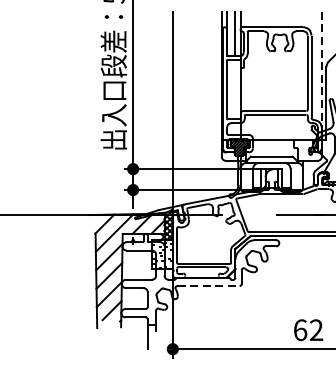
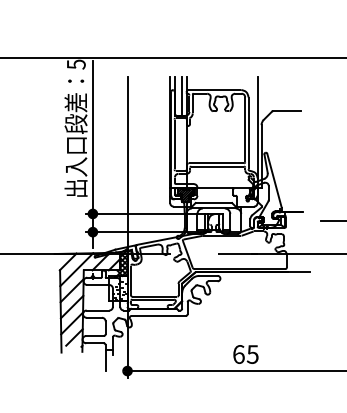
line: (321, 70) -> (257, 127), dashed -> solid
line: (209, 285) -> (159, 315), dashed -> solid
text: (316, 330) -> (252, 354), 62 -> 65

